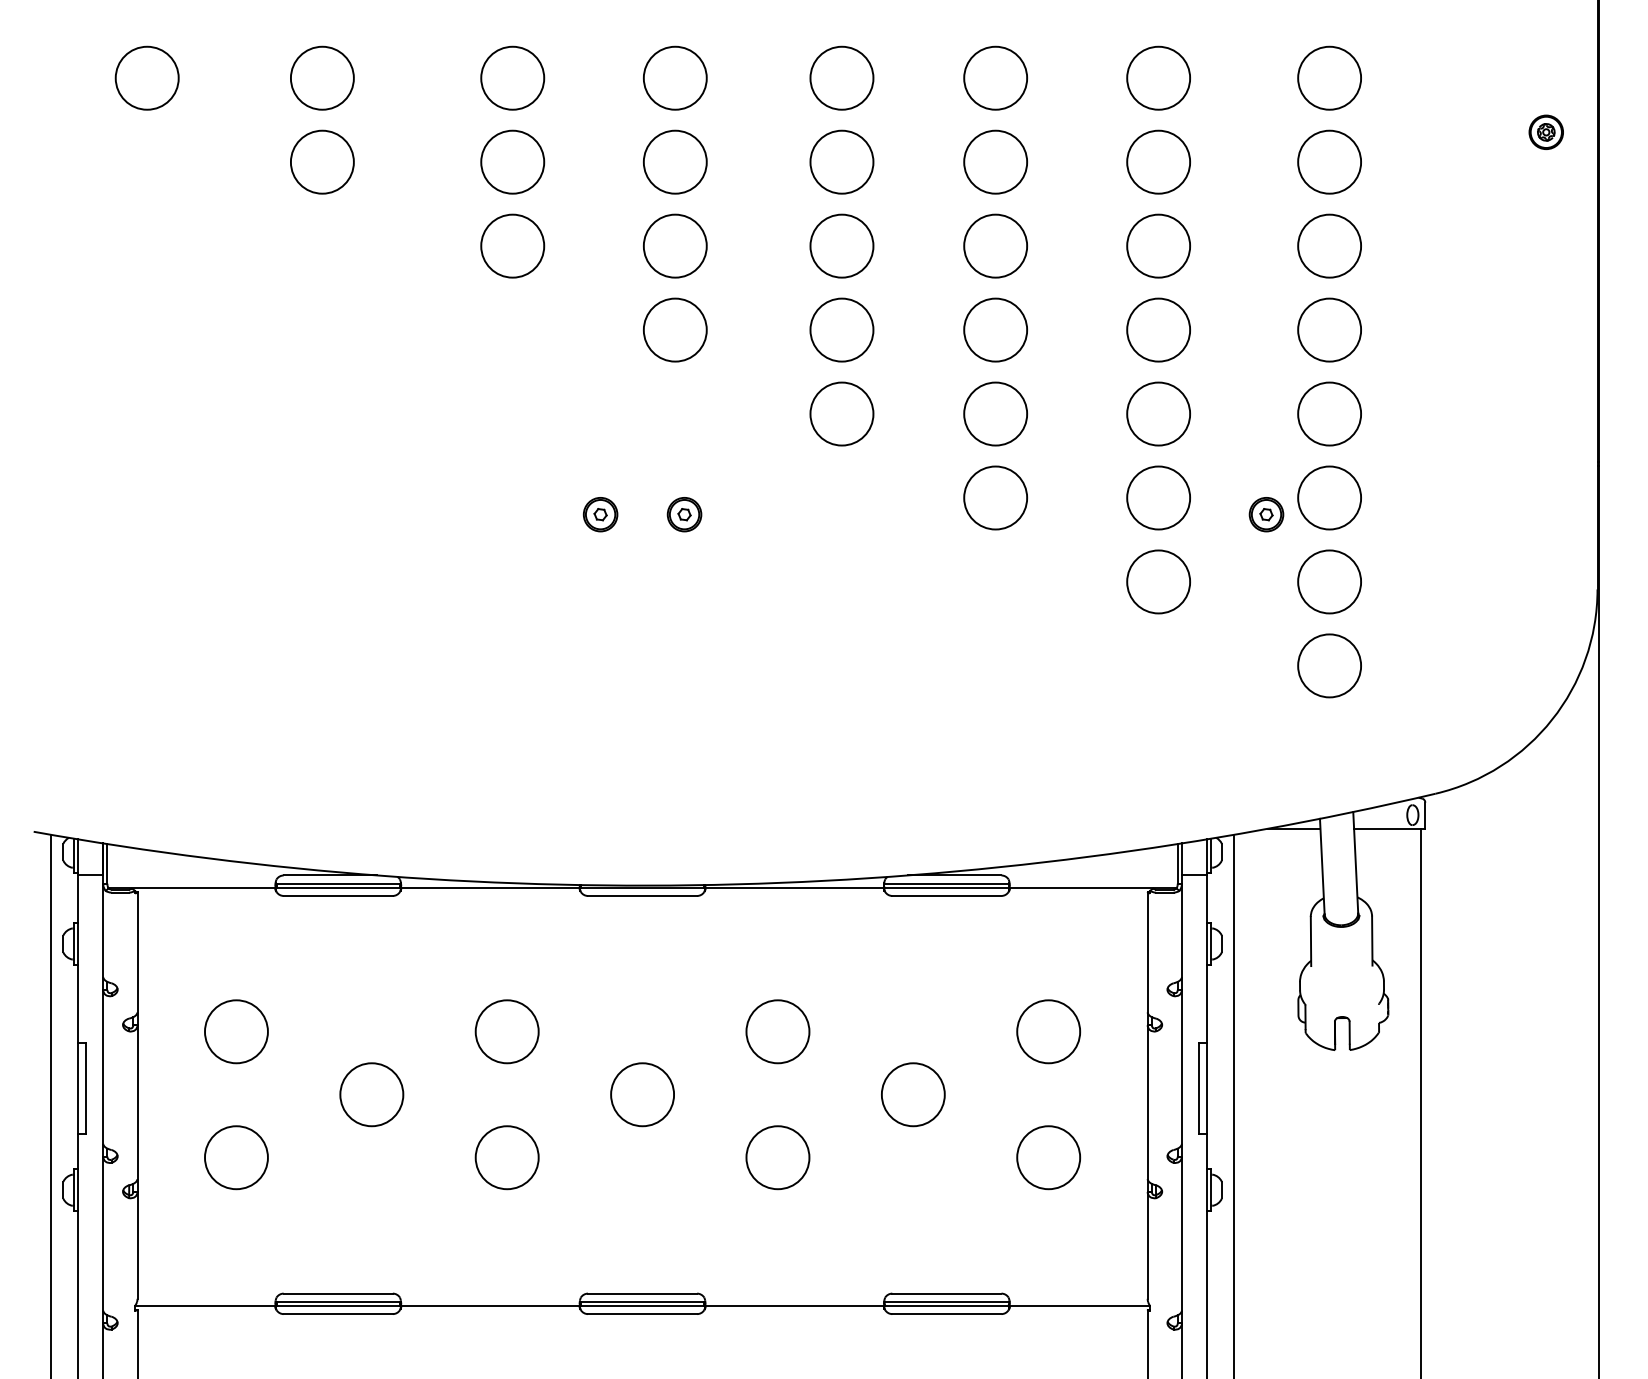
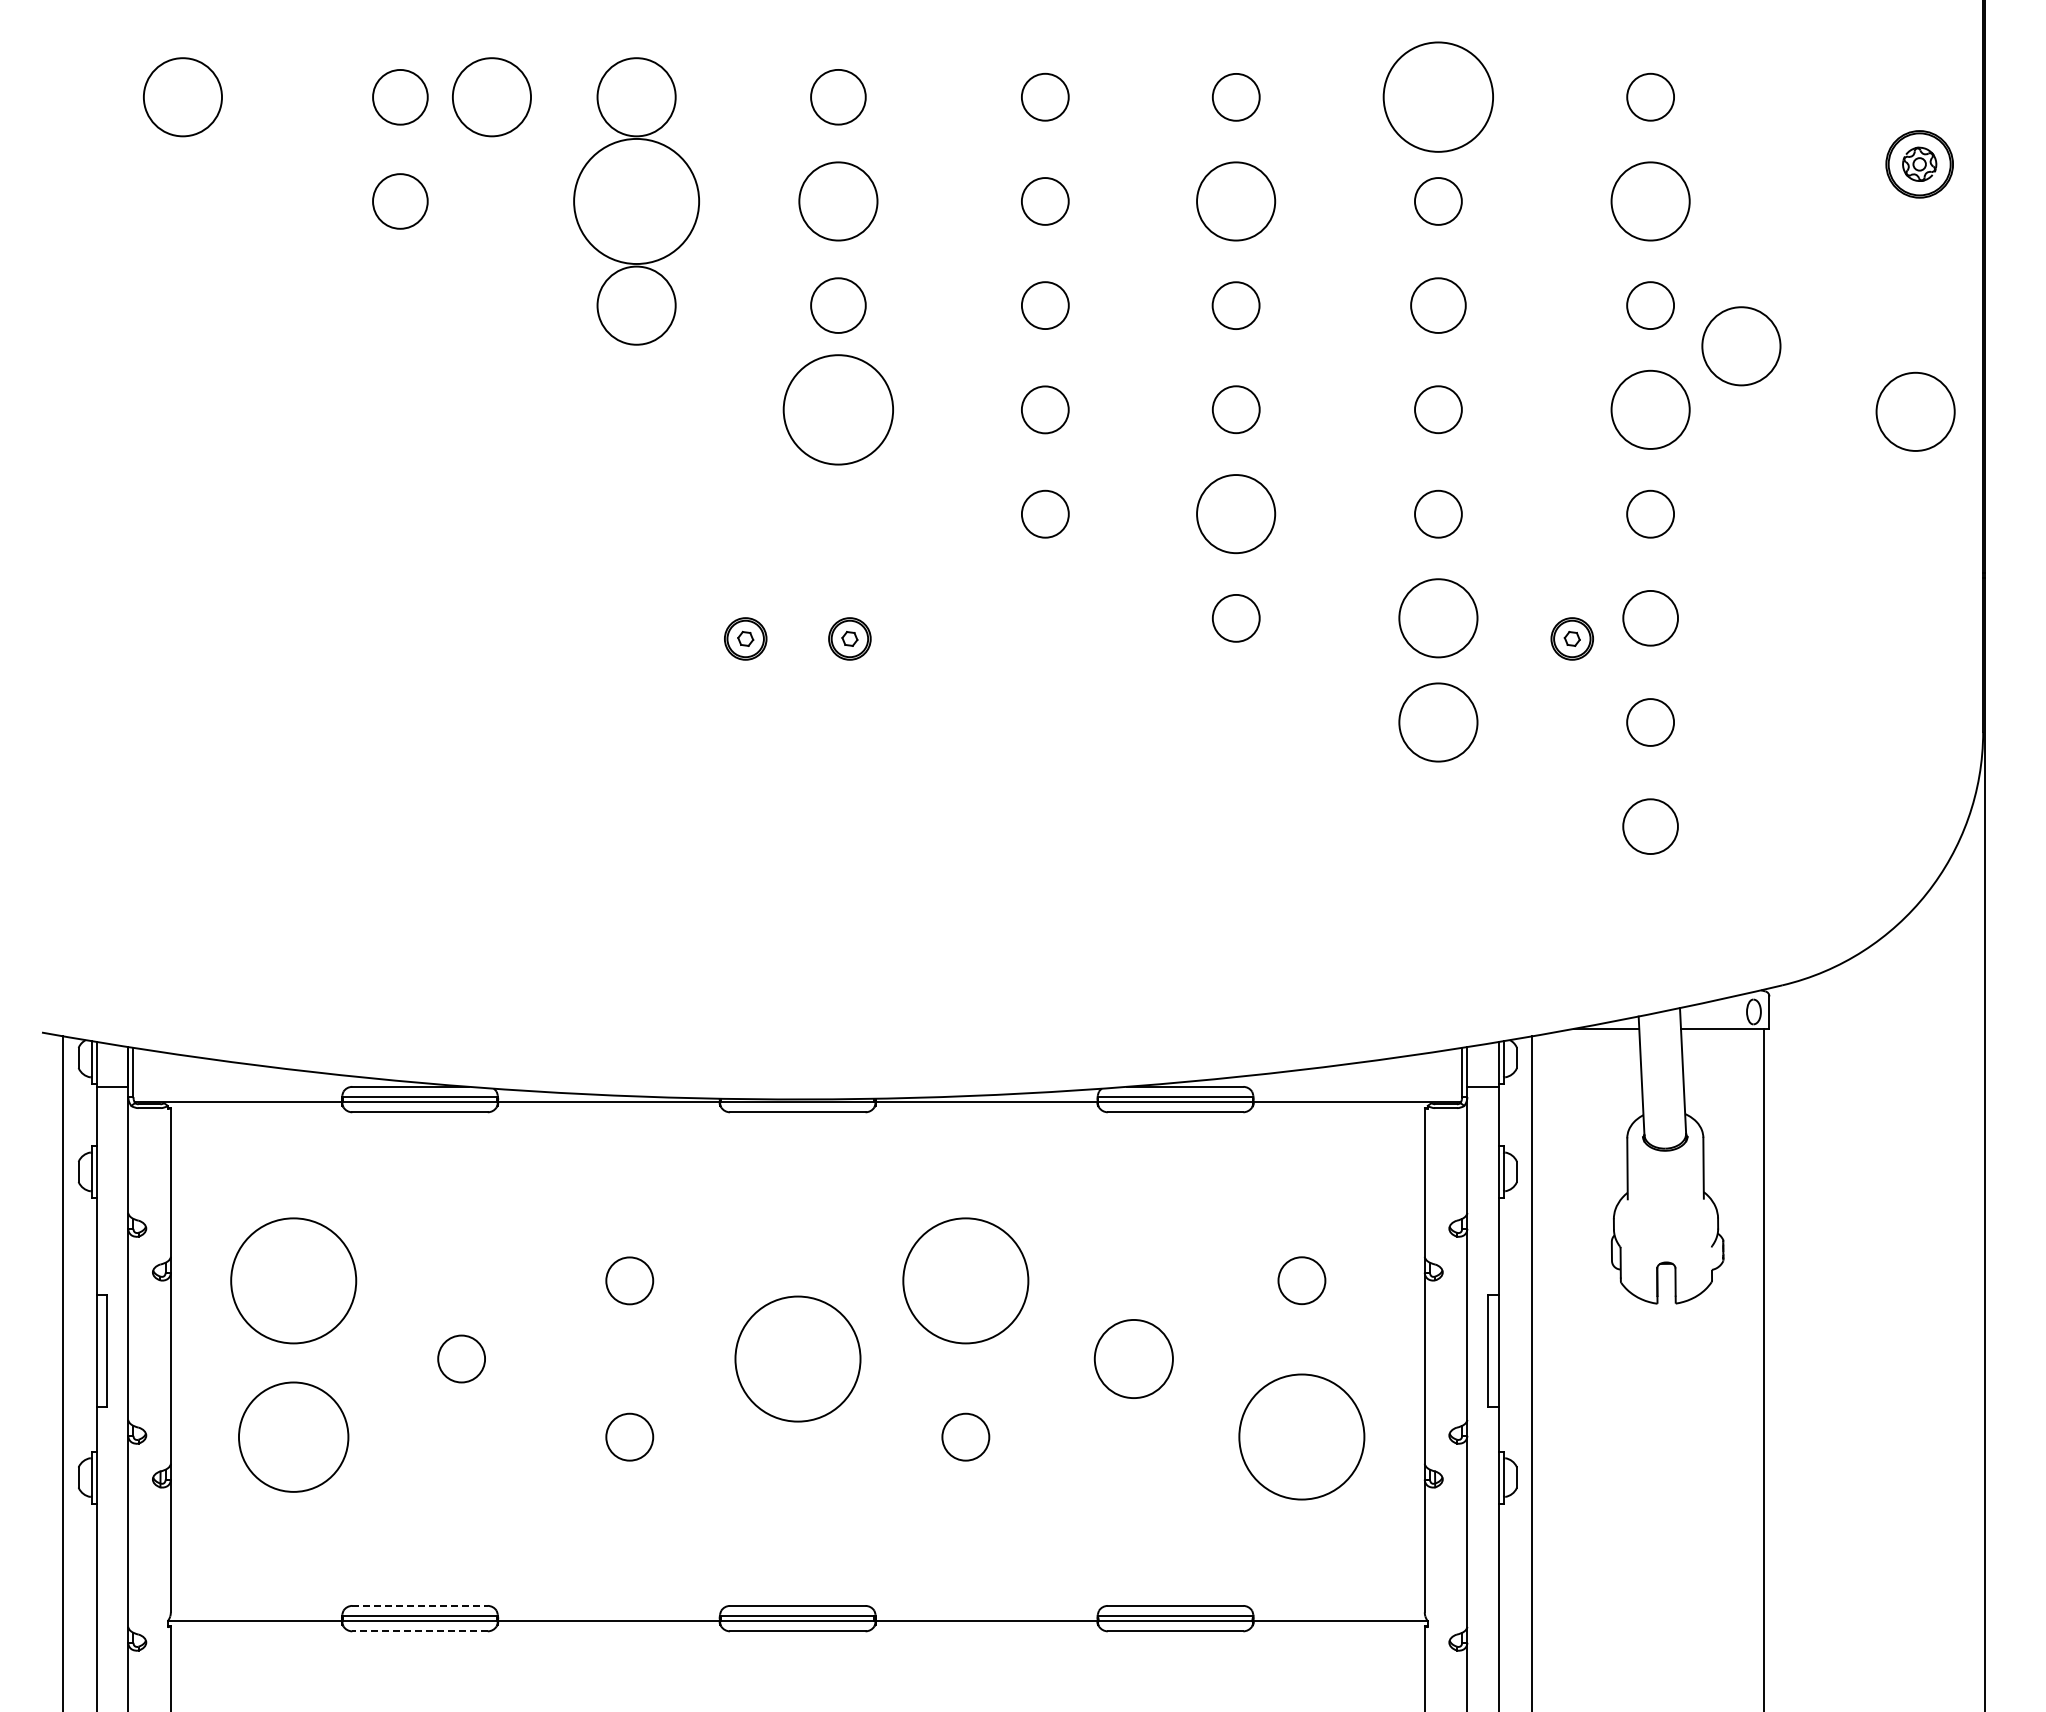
circle: (322, 78) -> (400, 97), size x0.7
circle: (395, 78) -> (491, 97), added
circle: (675, 78) -> (838, 97), size x0.7
circle: (842, 78) -> (1045, 97), size x0.6
circle: (995, 78) -> (1236, 97), size x0.6
circle: (1158, 78) -> (1438, 97), size x1.4
circle: (1329, 78) -> (1650, 97), size x0.6
part: (1546, 132) -> (1919, 164), size x1.6
circle: (322, 162) -> (400, 201), size x0.7
circle: (512, 162) -> (636, 201), size x1.6
circle: (842, 162) -> (1045, 201), size x0.6
circle: (1158, 162) -> (1438, 201), size x0.6
circle: (675, 246) -> (838, 305), size x0.7
circle: (842, 246) -> (1045, 305), size x0.6
circle: (995, 246) -> (1236, 305), size x0.6
circle: (1158, 246) -> (1438, 305), size x0.7
circle: (1329, 246) -> (1650, 305), size x0.6
circle: (1402, 279) -> (1741, 346), added
circle: (675, 329) -> (838, 409), size x1.4
circle: (842, 329) -> (1045, 409), size x0.6
circle: (995, 329) -> (1236, 409), size x0.6
circle: (1158, 329) -> (1438, 409), size x0.6
circle: (1542, 331) -> (1915, 411), added
circle: (842, 414) -> (1045, 514), size x0.6
circle: (1158, 414) -> (1438, 514), size x0.6
circle: (1329, 414) -> (1650, 514), size x0.6
circle: (995, 498) -> (1236, 618), size x0.6
circle: (1329, 498) -> (1650, 618), size x0.7
circle: (1329, 581) -> (1650, 722), size x0.6
circle: (1329, 665) -> (1650, 826), size x0.7
circle: (236, 1031) -> (293, 1280), size x1.6
circle: (506, 1031) -> (629, 1280), size x0.6
circle: (777, 1031) -> (965, 1280), size x1.6
circle: (1048, 1031) -> (1301, 1280), size x0.6
circle: (371, 1094) -> (461, 1358), size x0.6
circle: (642, 1094) -> (797, 1358), size x1.6
circle: (236, 1157) -> (293, 1437), size x1.4
circle: (506, 1157) -> (629, 1437), size x0.6
circle: (777, 1157) -> (965, 1437), size x0.6
circle: (1048, 1157) -> (1301, 1437), size x1.6
line: (338, 1293) -> (420, 1605), solid -> dashed
line: (338, 1314) -> (420, 1631), solid -> dashed

